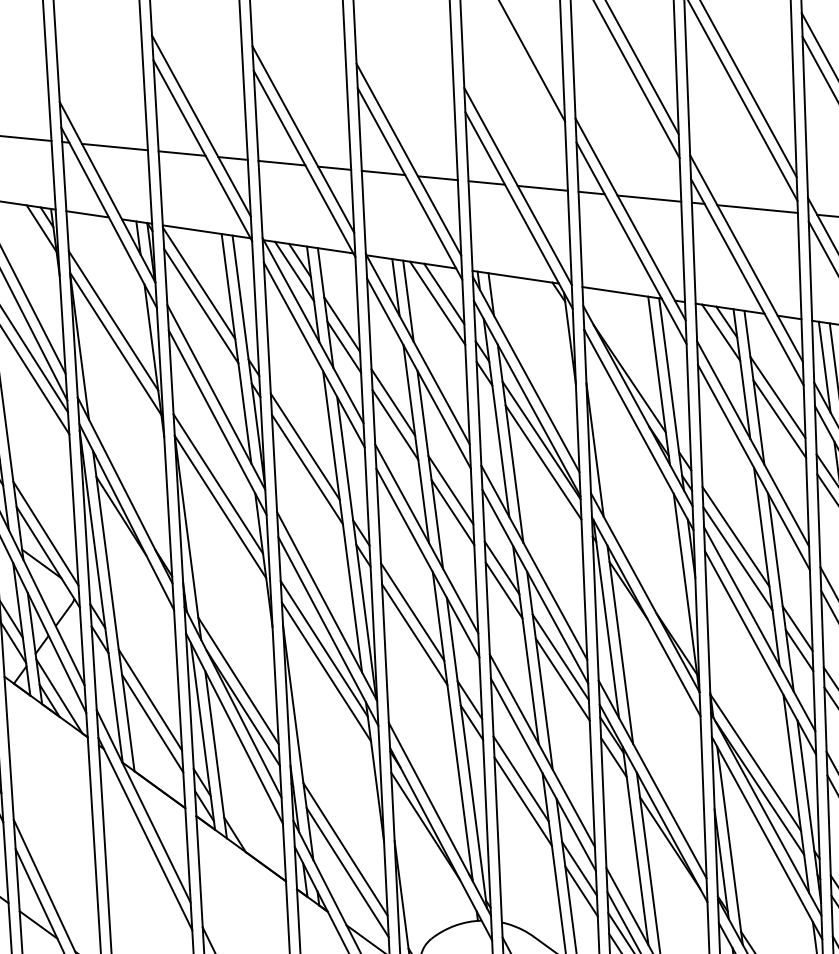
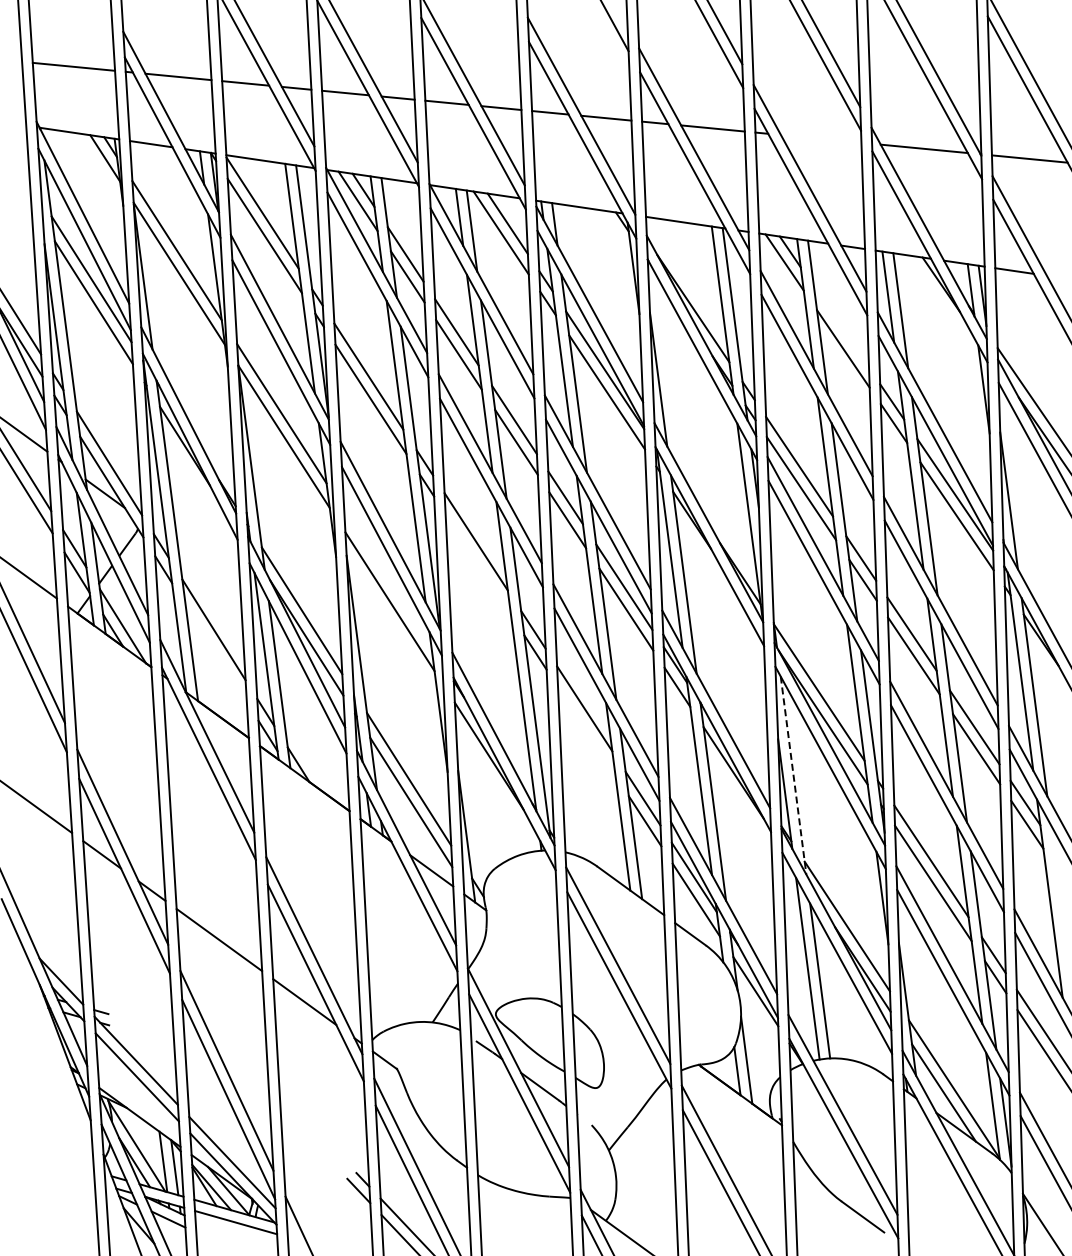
line: (756, 208) -> (820, 138), removed
line: (777, 396) -> (841, 326), removed
line: (413, 634) -> (477, 564), removed
line: (323, 648) -> (387, 578), removed
line: (151, 723) -> (215, 653), removed
line: (522, 801) -> (586, 731), removed
line: (729, 845) -> (793, 775), solid -> dashed

